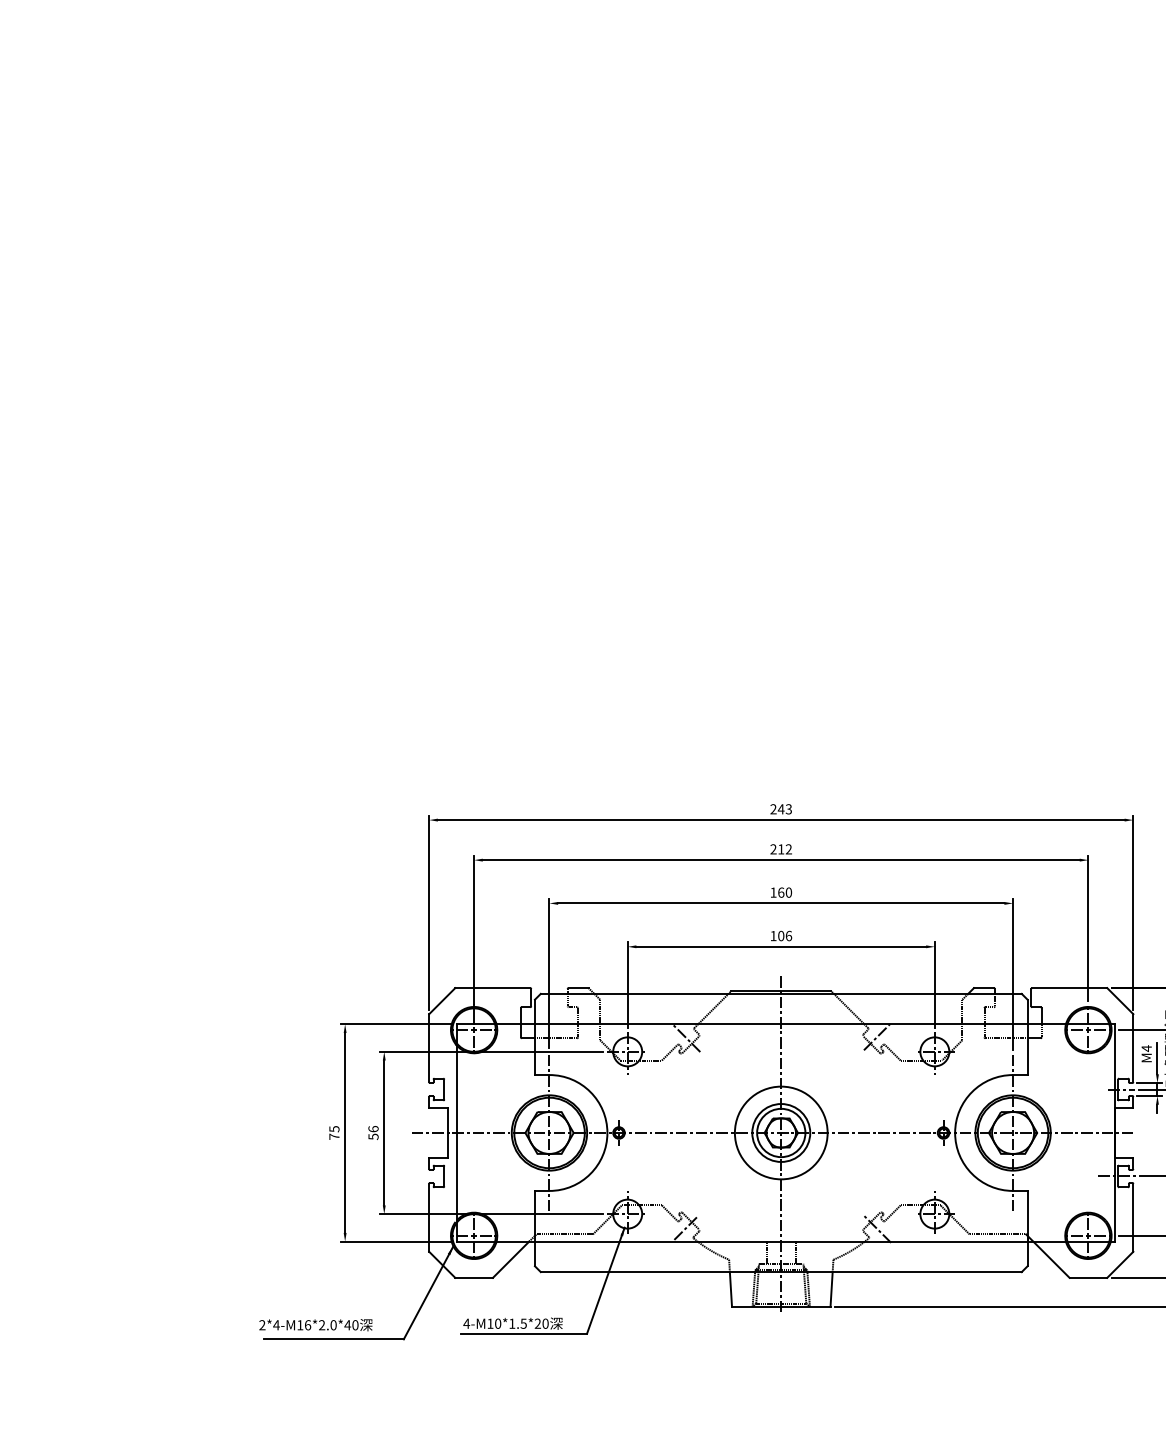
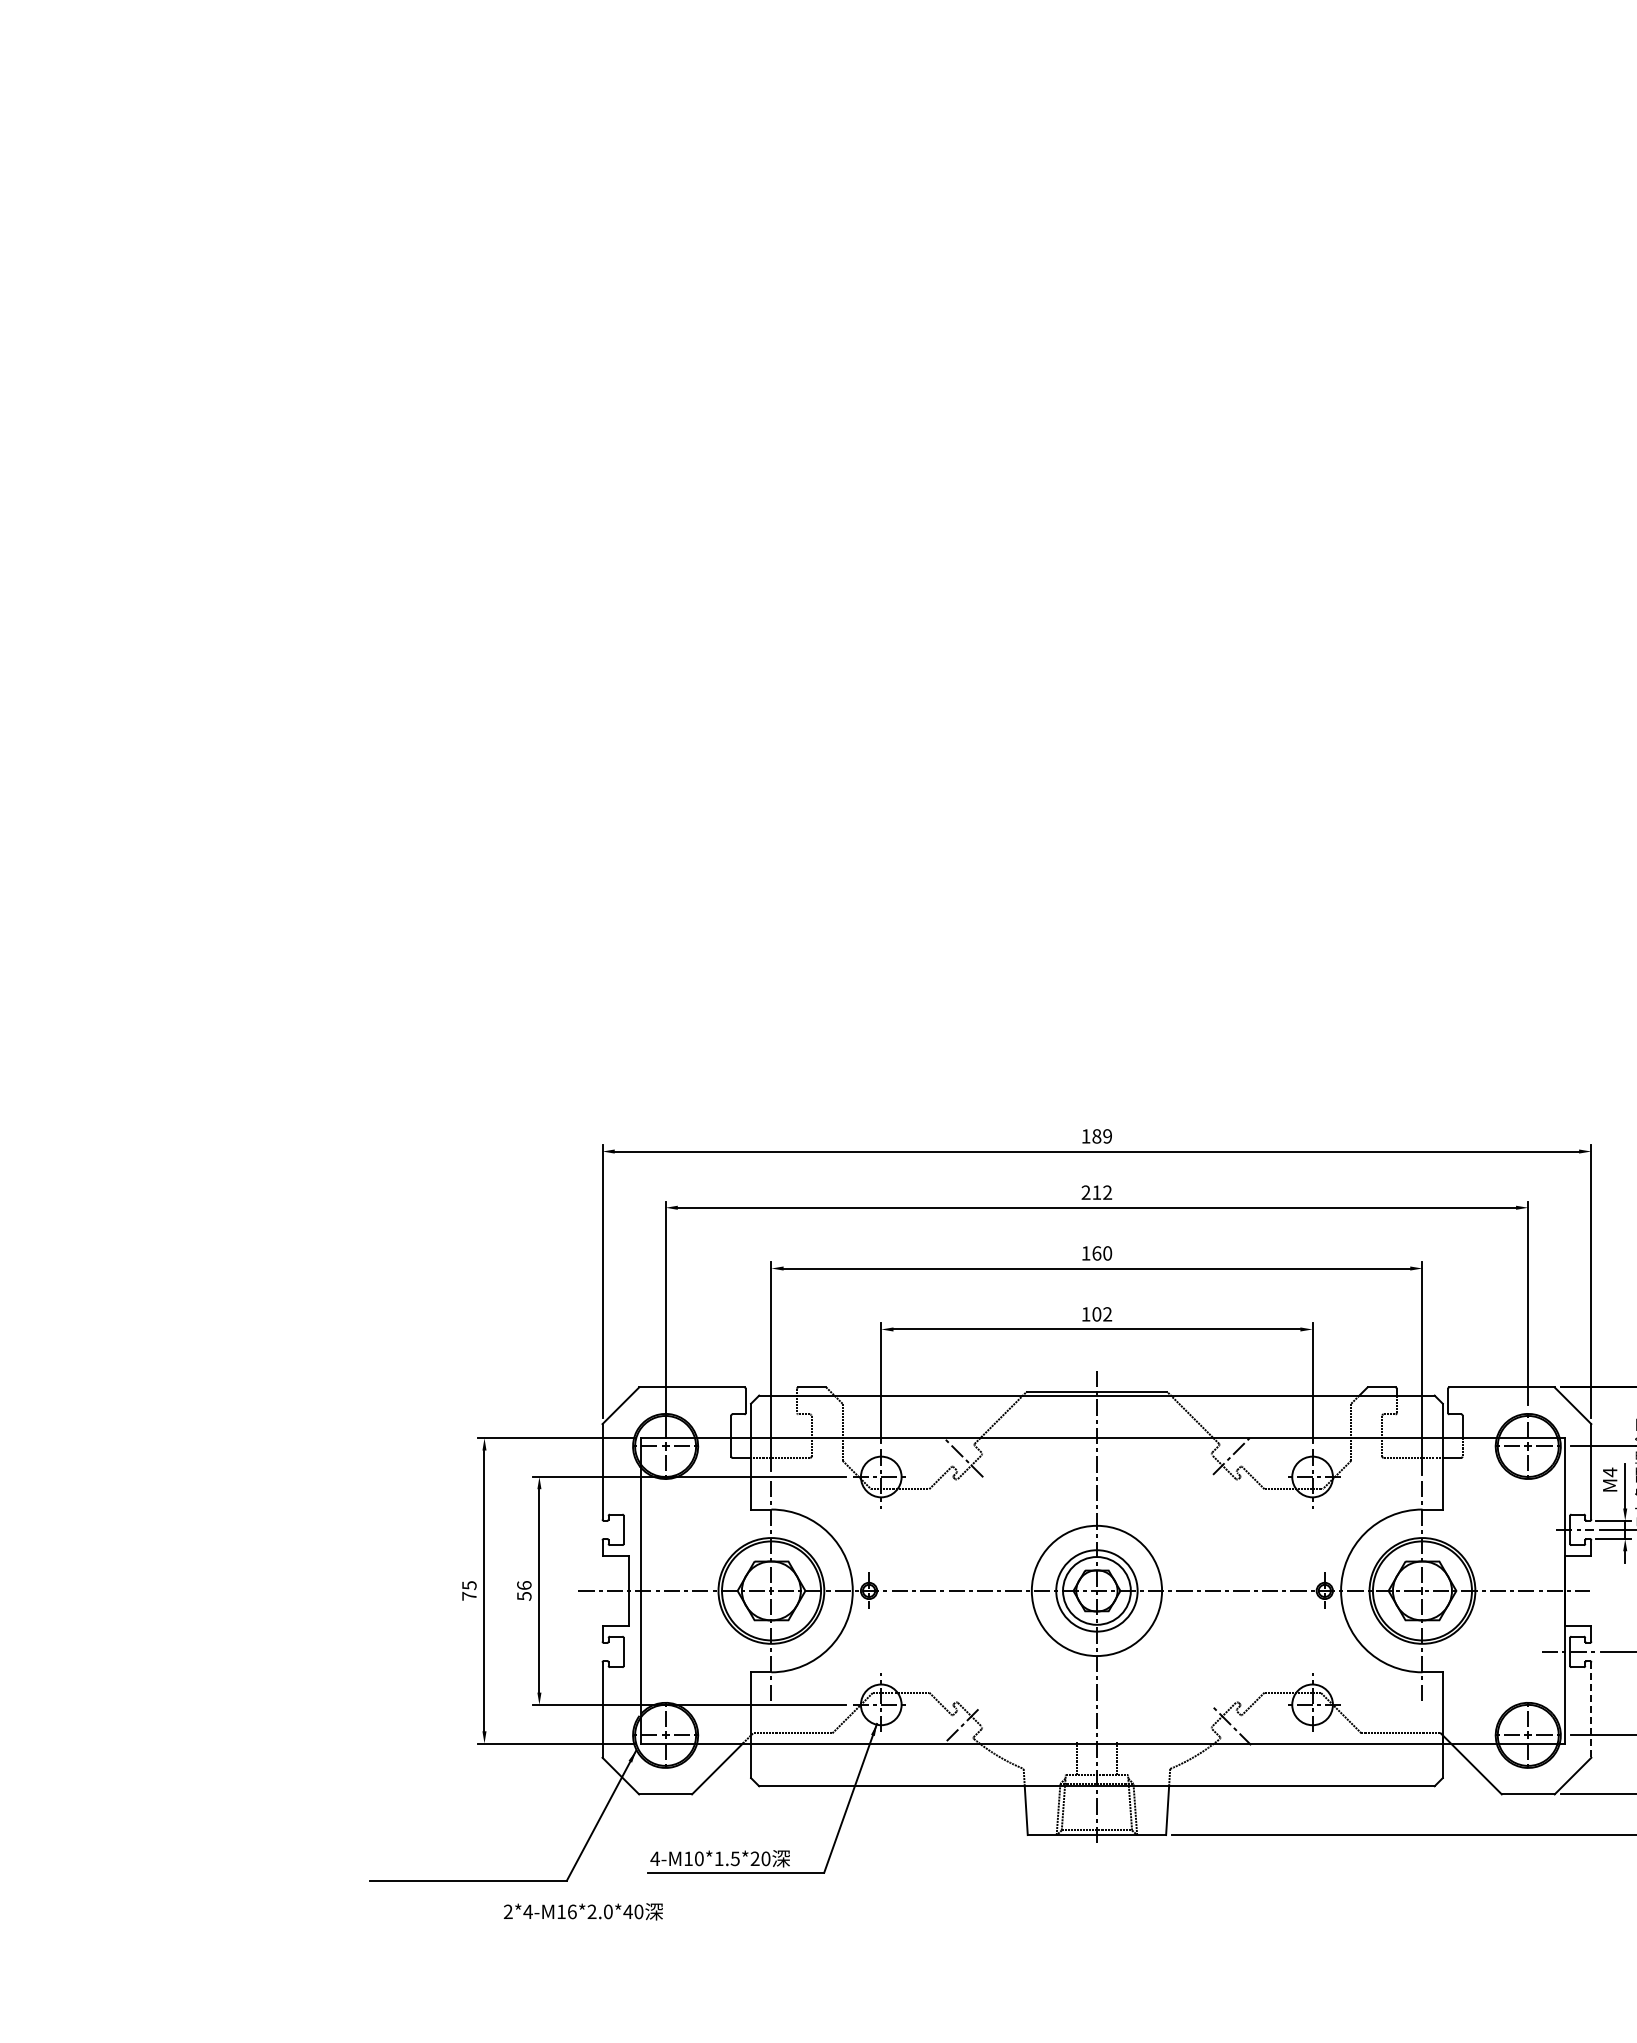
text: (780, 809) -> (1096, 1136), 243 -> 189
text: (788, 936) -> (1107, 1314), 106 -> 102
line: (1133, 1218) -> (1591, 1710), solid -> dashed
text: (315, 1324) -> (582, 1911), moved

